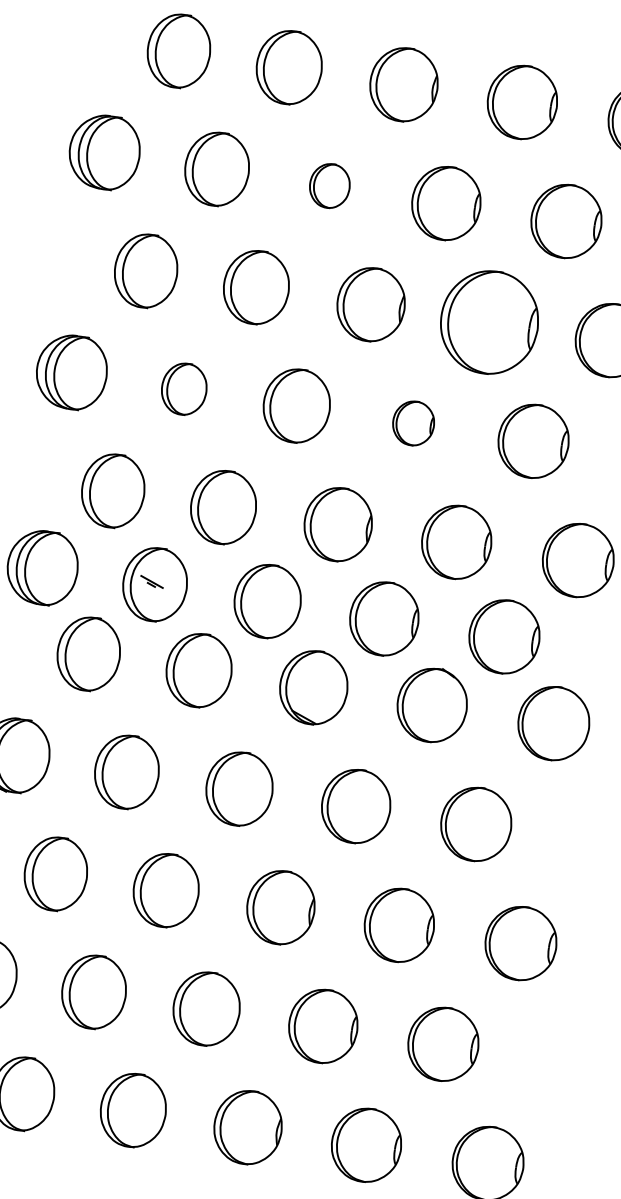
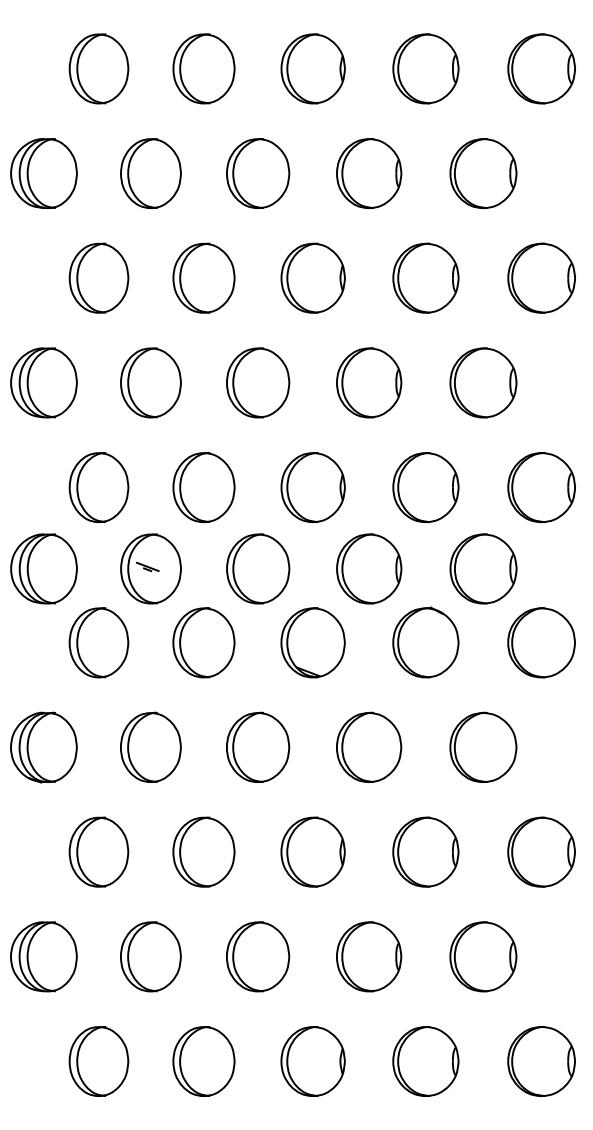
part: (330, 186) -> (258, 173), size x1.67
part: (489, 321) -> (425, 277), size x0.71
part: (183, 388) -> (150, 382), size x1.43
part: (413, 423) -> (369, 382), size x1.67

